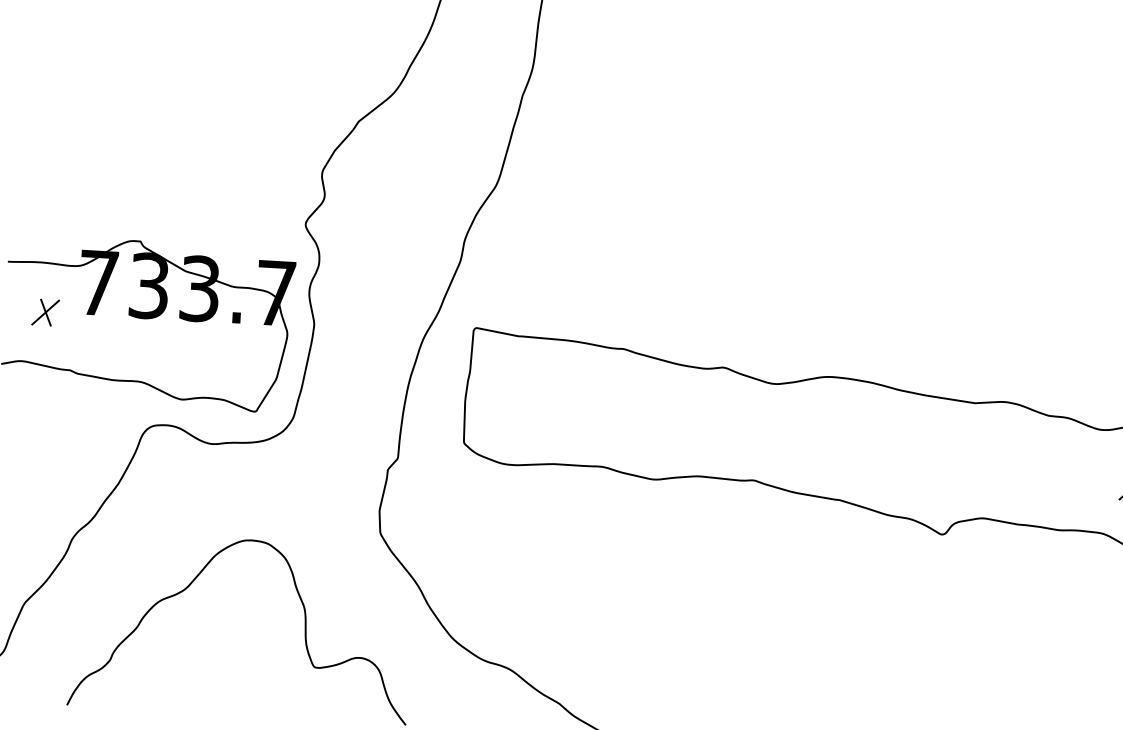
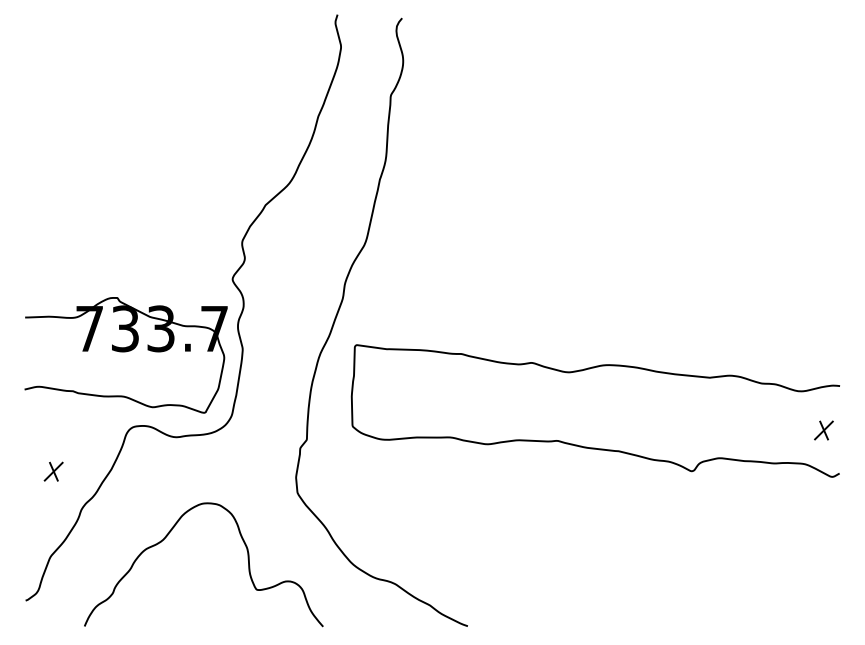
part: (45, 312) -> (53, 471), moved

